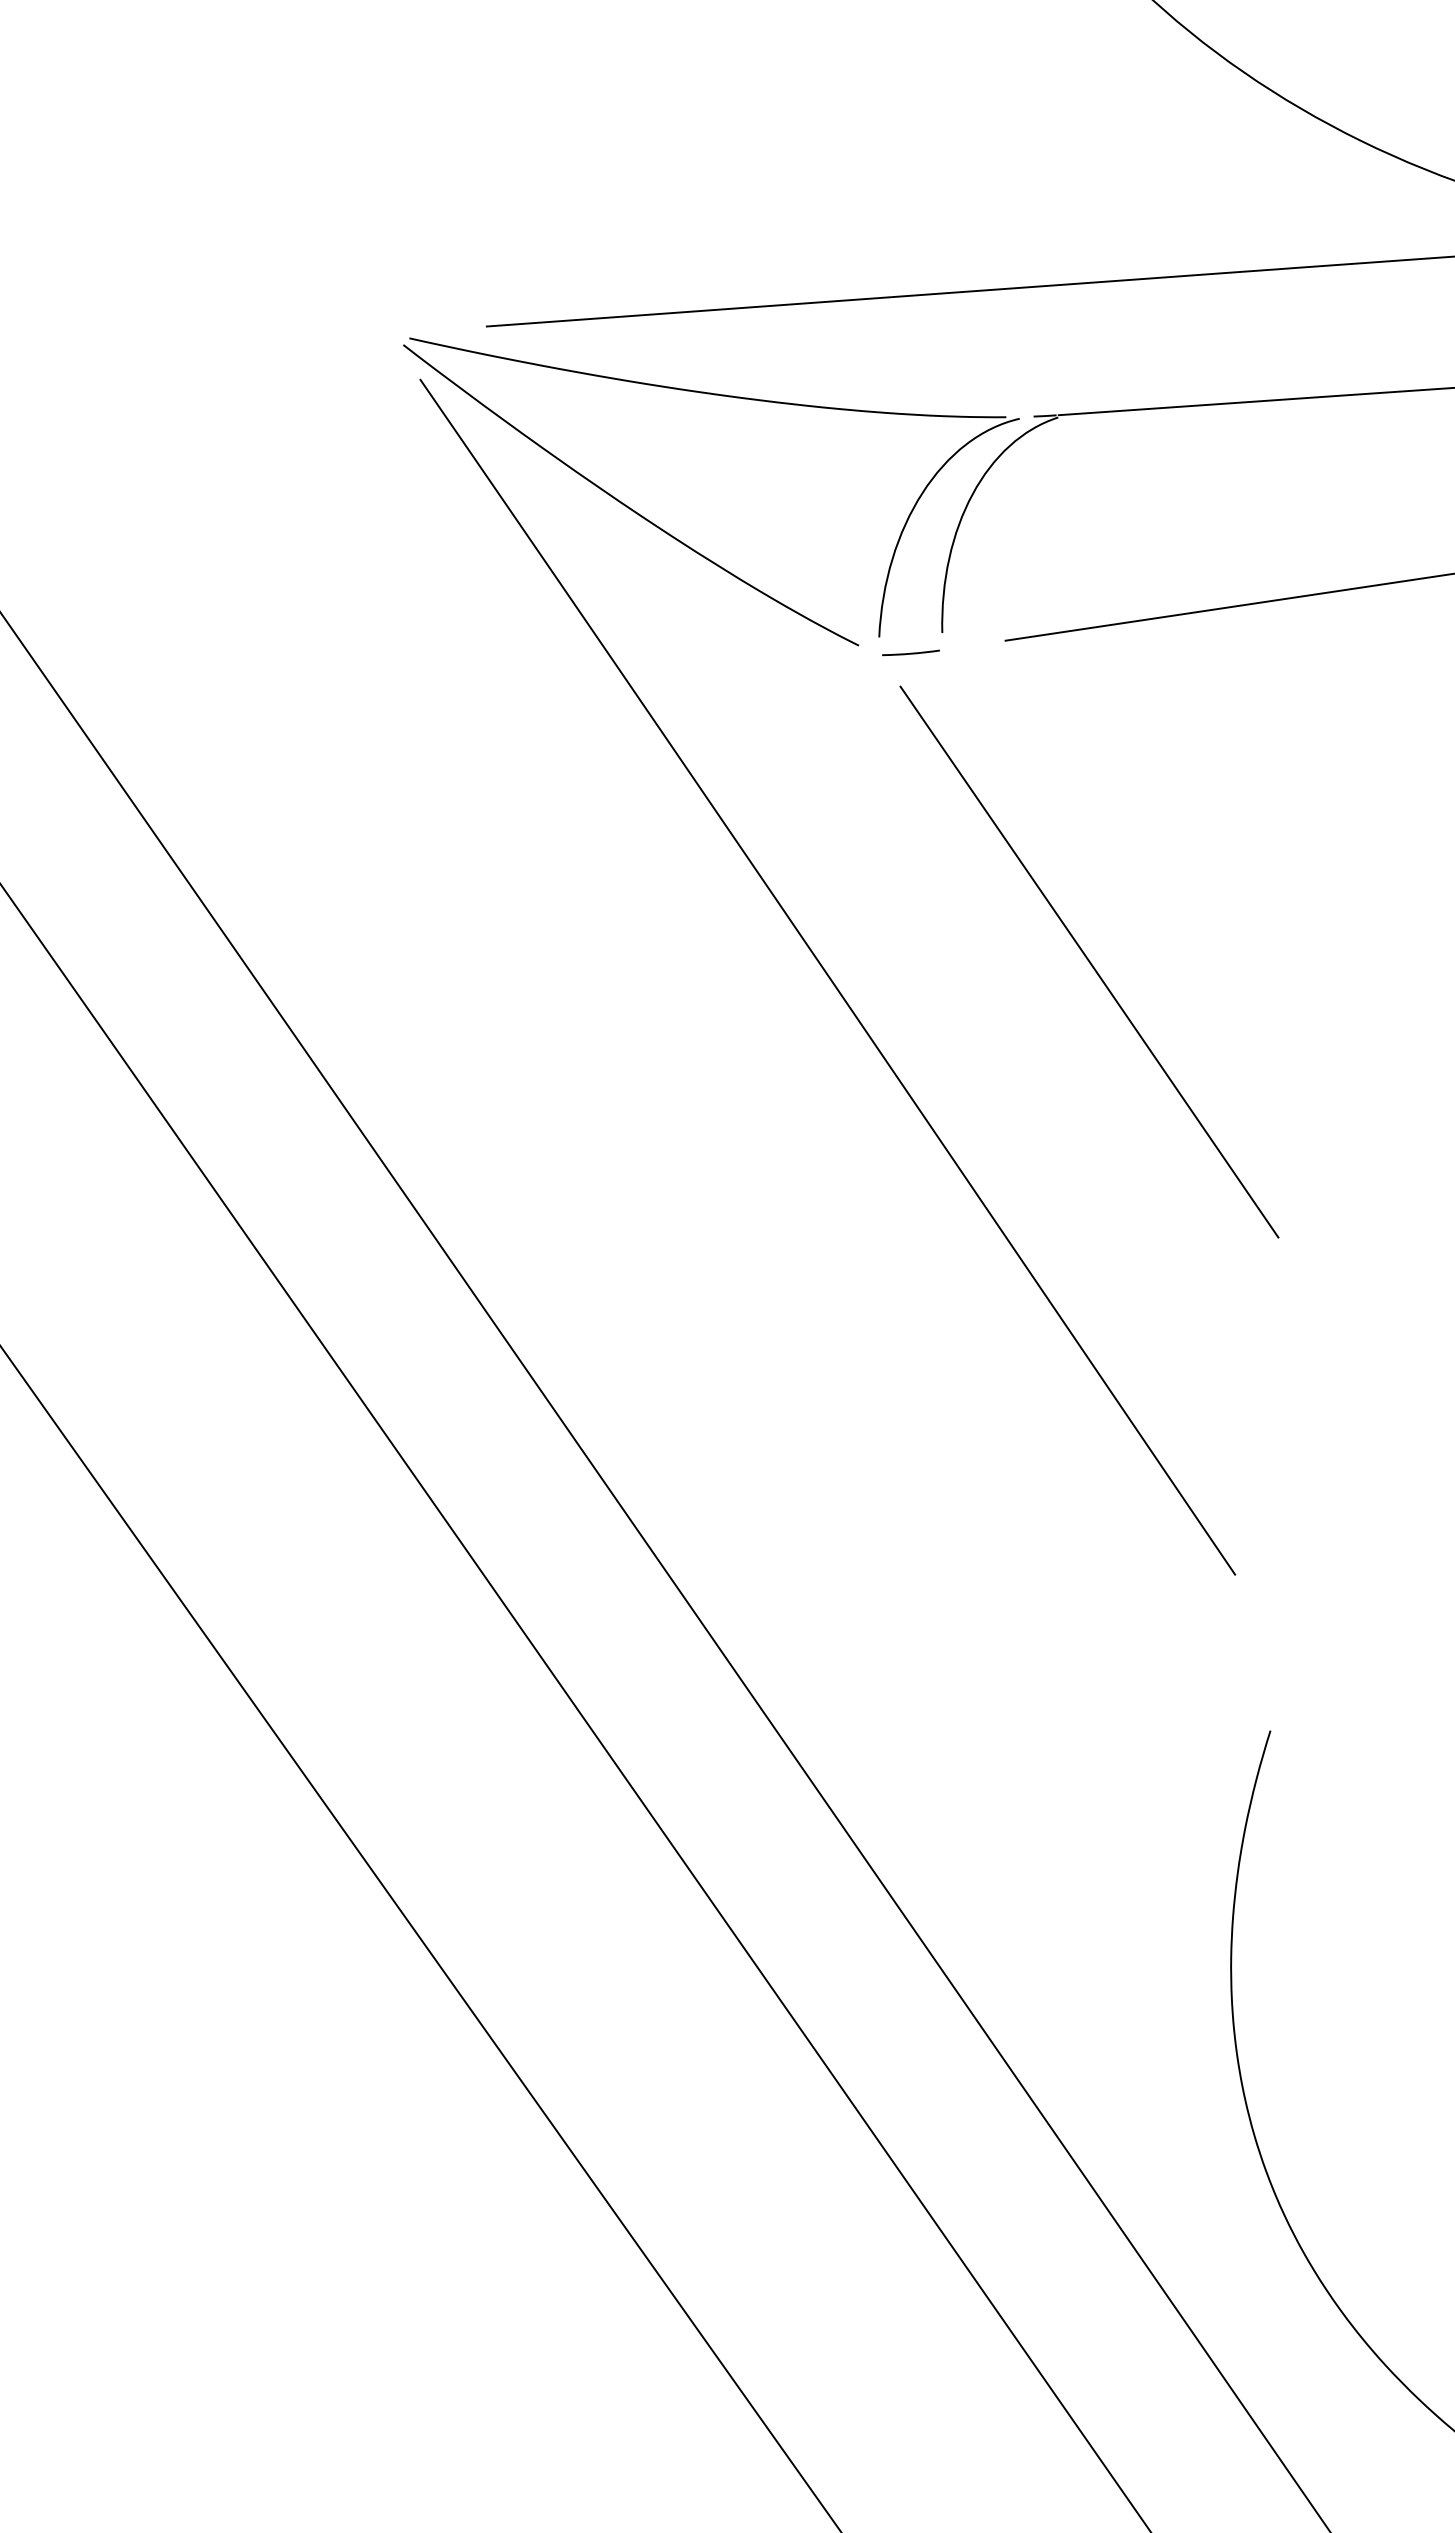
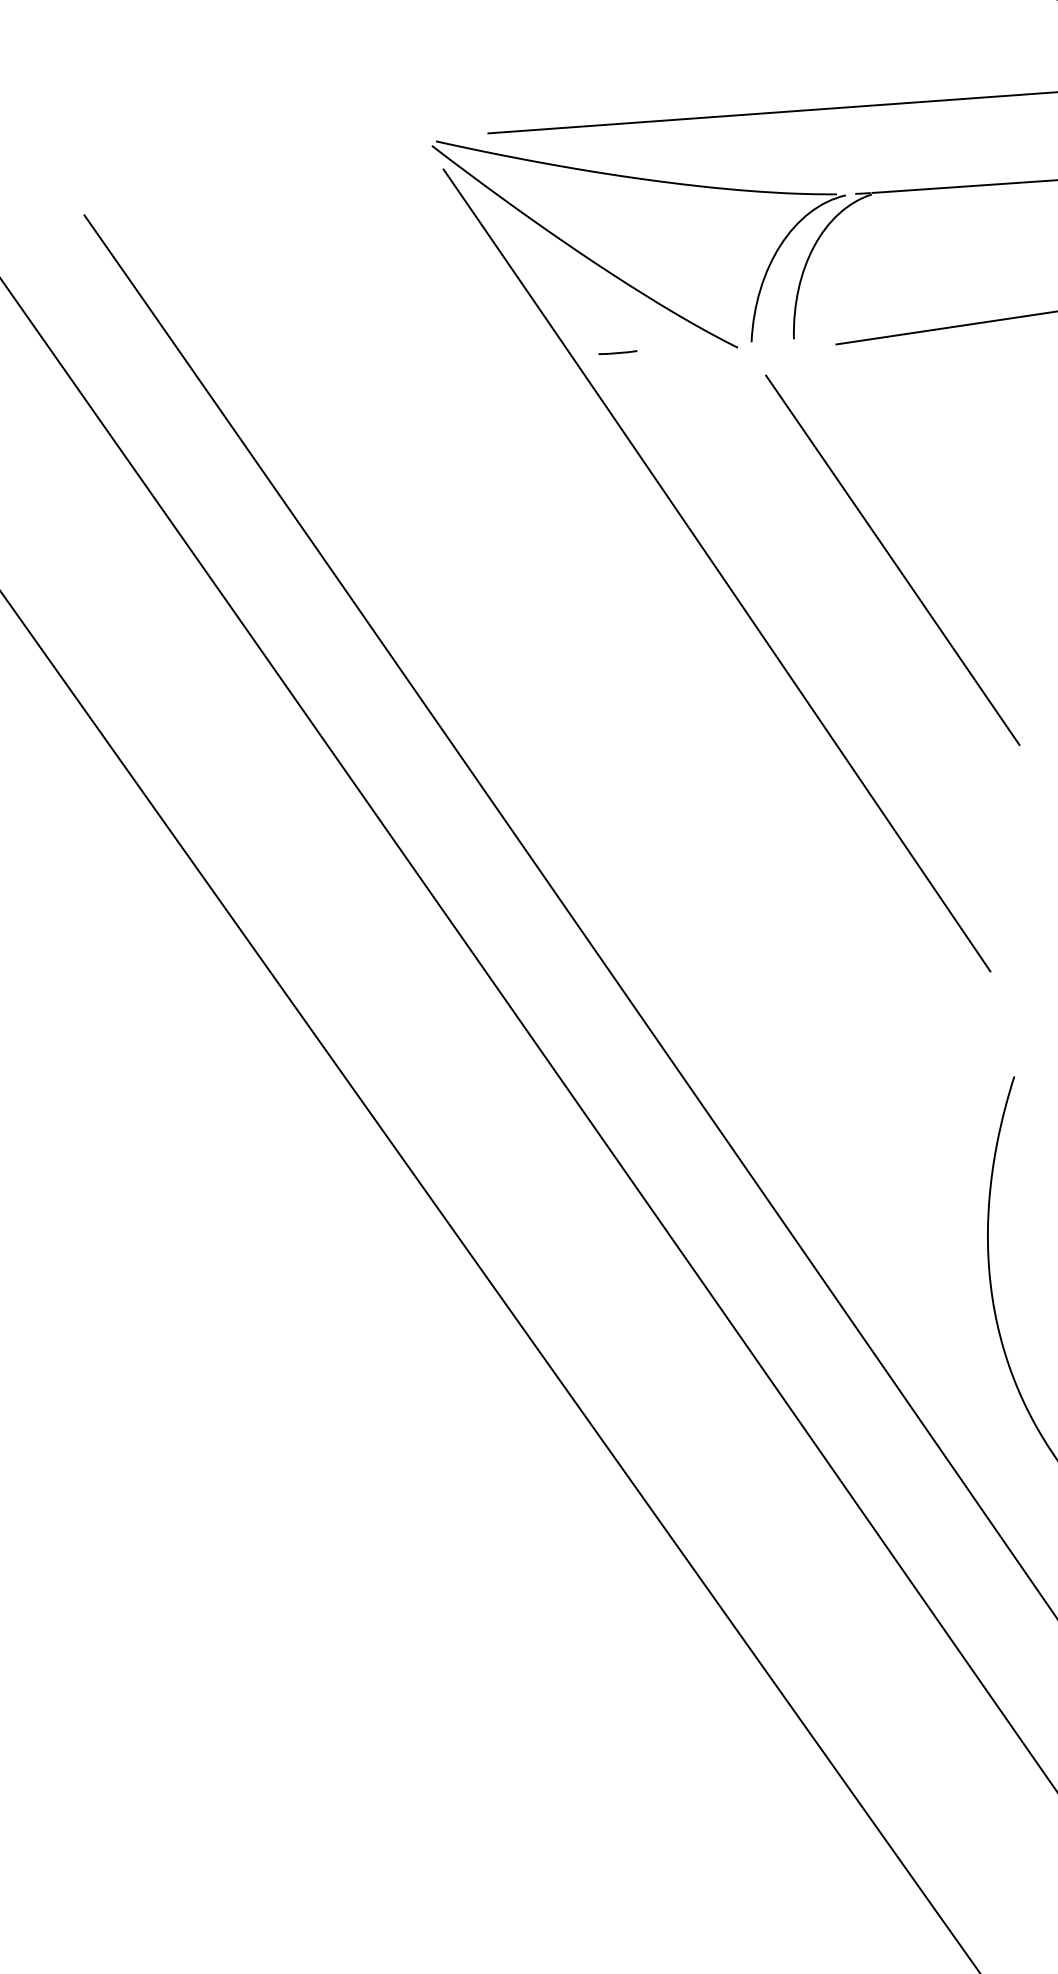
line: (910, 652) -> (617, 352), moved

